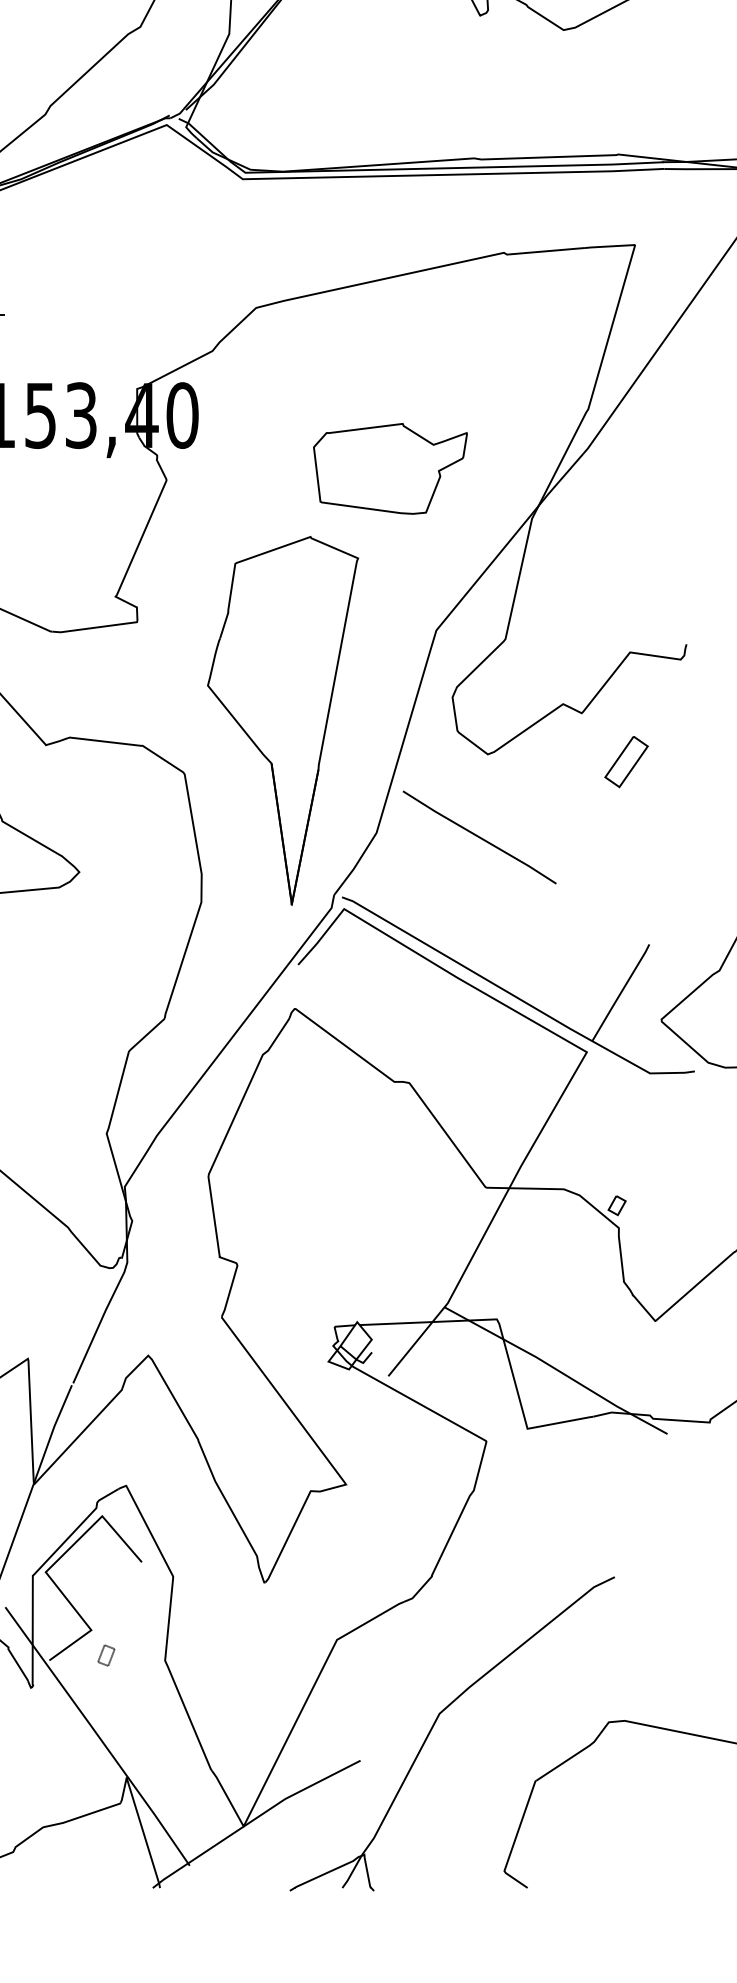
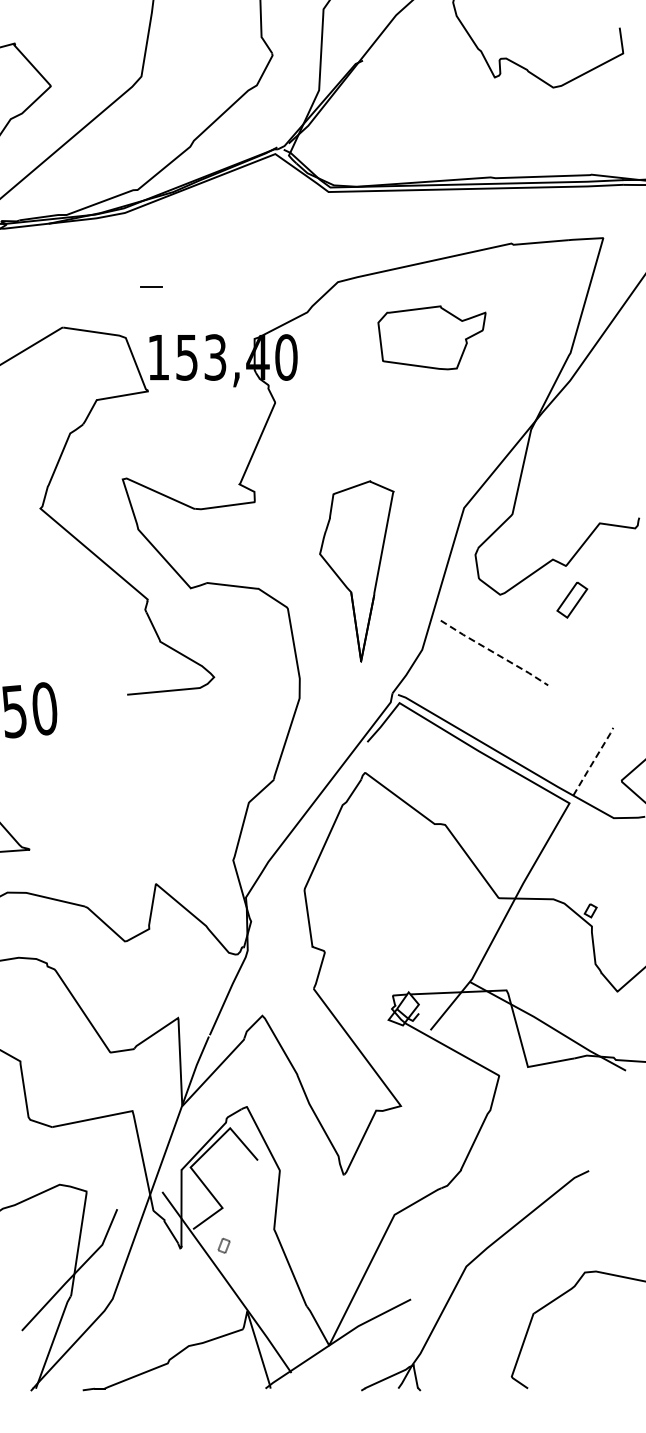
part: (389, 468) -> (431, 337), moved
part: (282, 721) -> (356, 571), size x0.7
part: (626, 761) -> (572, 599), moved
line: (479, 838) -> (494, 653), solid -> dashed
line: (621, 992) -> (593, 761), solid -> dashed
part: (105, 1655) -> (223, 1245), moved

